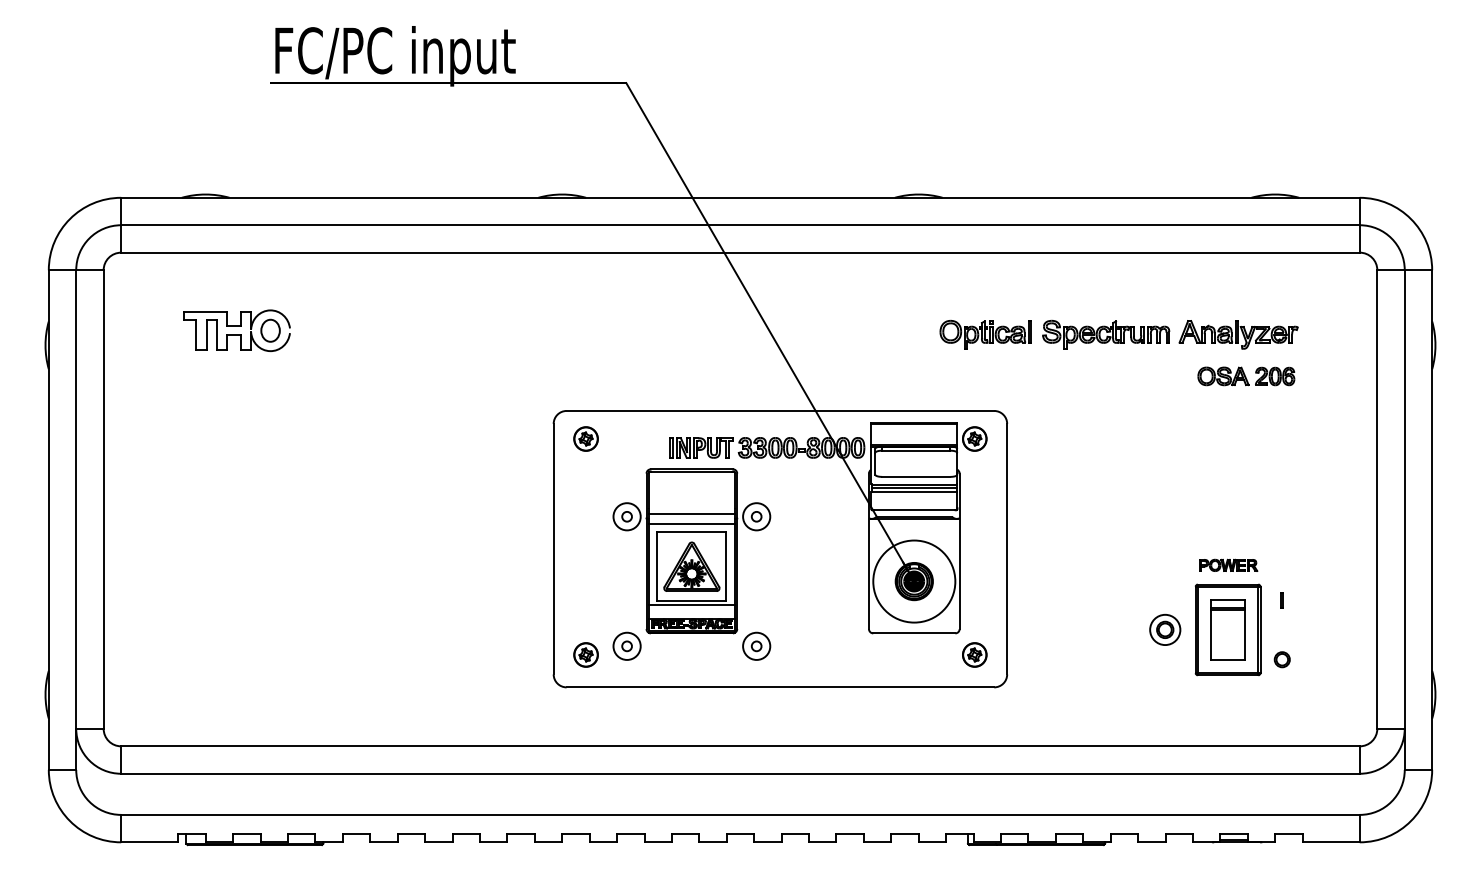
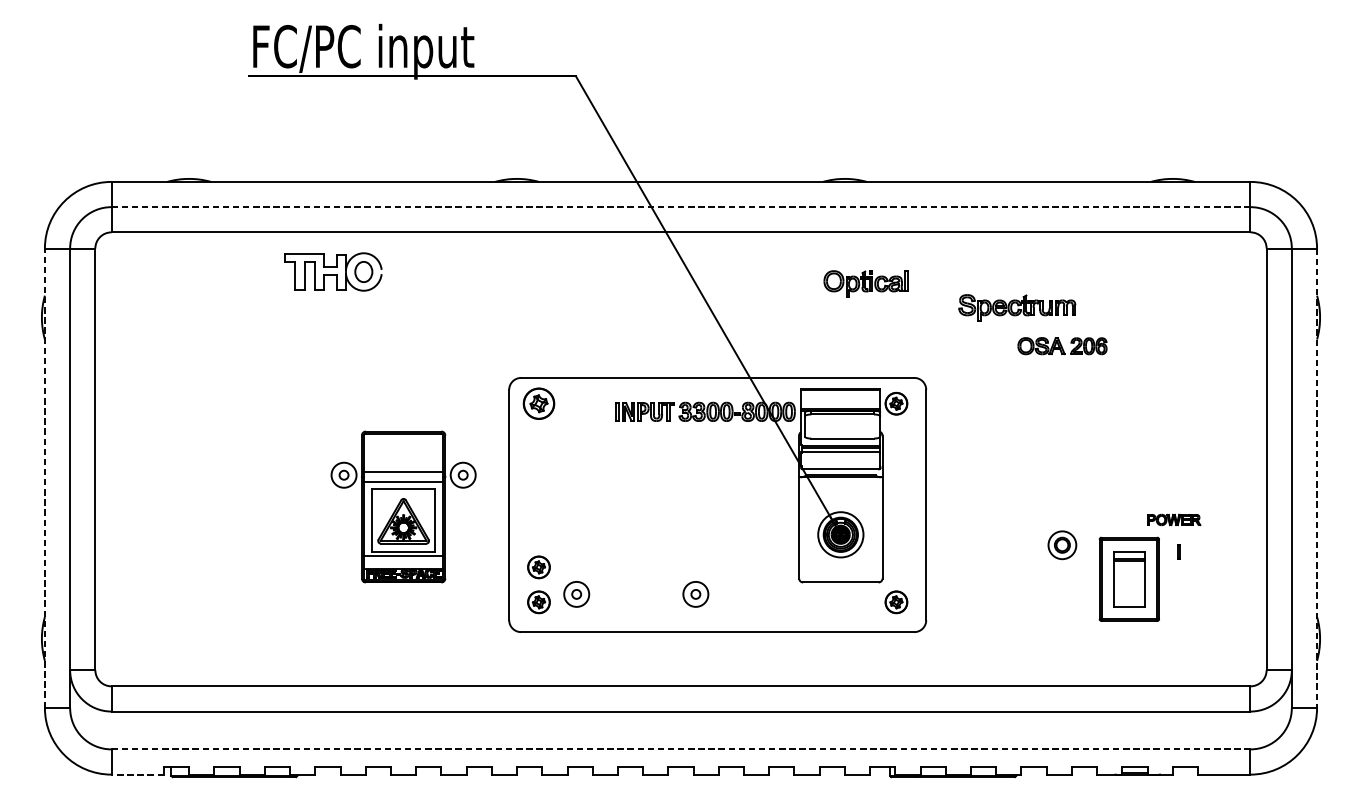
line: (740, 225) -> (681, 207), solid -> dashed
part: (236, 330) -> (332, 271), moved
part: (985, 334) -> (865, 283), moved
part: (1238, 334) -> (1138, 307), removed
part: (1246, 376) -> (1062, 346), moved
part: (585, 438) -> (538, 403), size x1.4
line: (48, 520) -> (44, 478), solid -> dashed
line: (1432, 520) -> (1317, 478), solid -> dashed
part: (691, 551) -> (403, 507), moved
part: (1228, 564) -> (1173, 519), moved
circle: (914, 581) -> (841, 534), size x0.6
part: (585, 616) -> (538, 566), added
part: (1165, 629) -> (1062, 544), moved
part: (1281, 659) -> (1178, 606), removed
line: (740, 814) -> (681, 749), solid -> dashed
line: (149, 842) -> (137, 774), solid -> dashed

